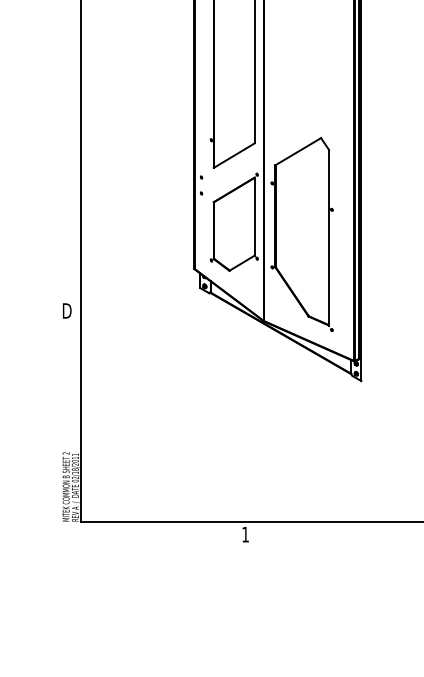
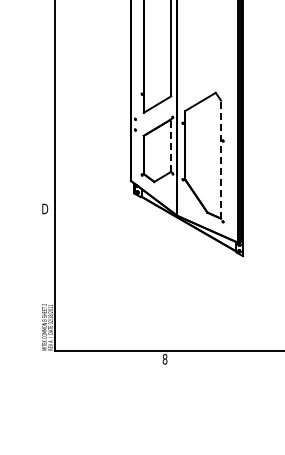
line: (255, 216) -> (171, 145), solid -> dashed
line: (329, 237) -> (221, 159), solid -> dashed
text: (244, 534) -> (164, 359), 1 -> 8

